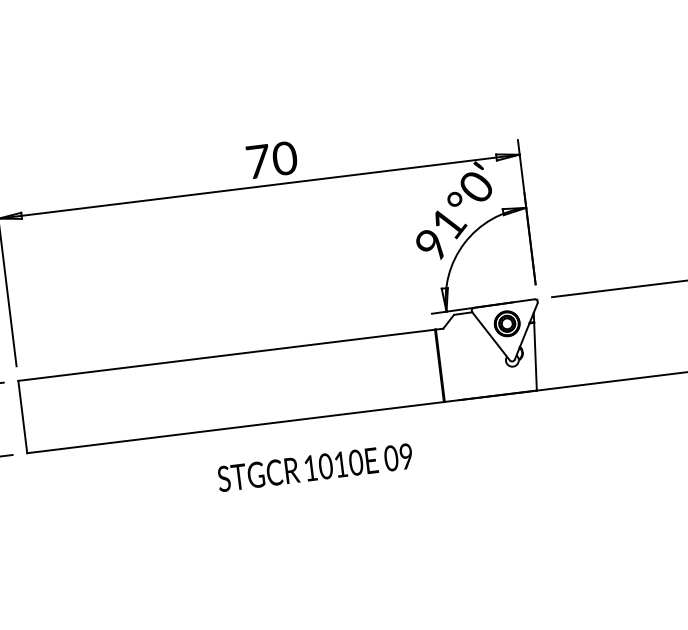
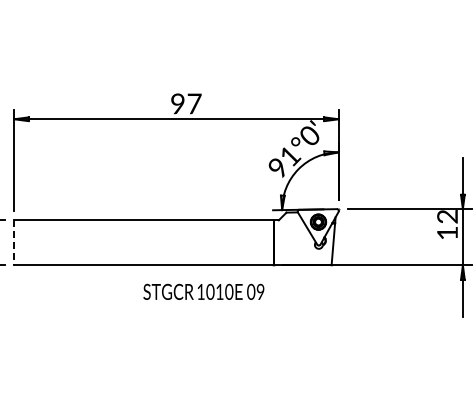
text: (271, 159) -> (186, 103), 70 -> 97
line: (23, 416) -> (14, 242), solid -> dashed
text: (314, 467) -> (203, 291), moved

